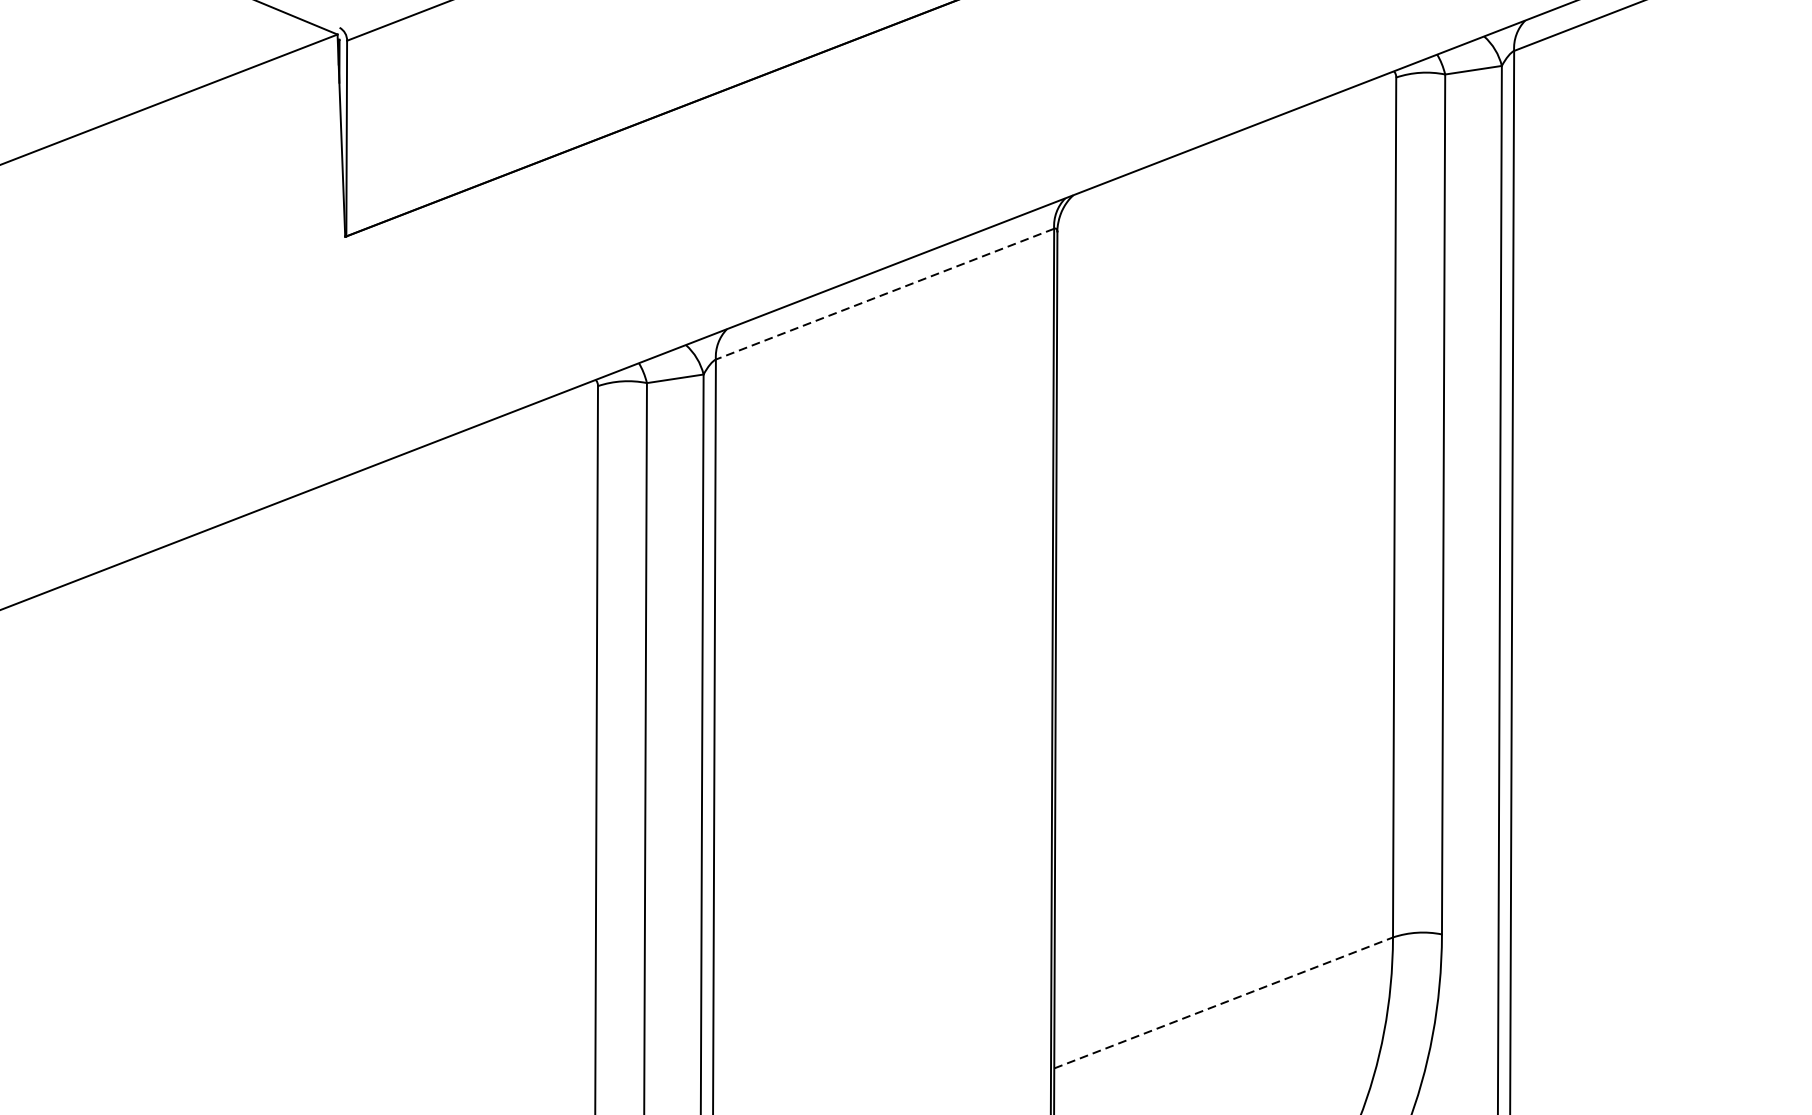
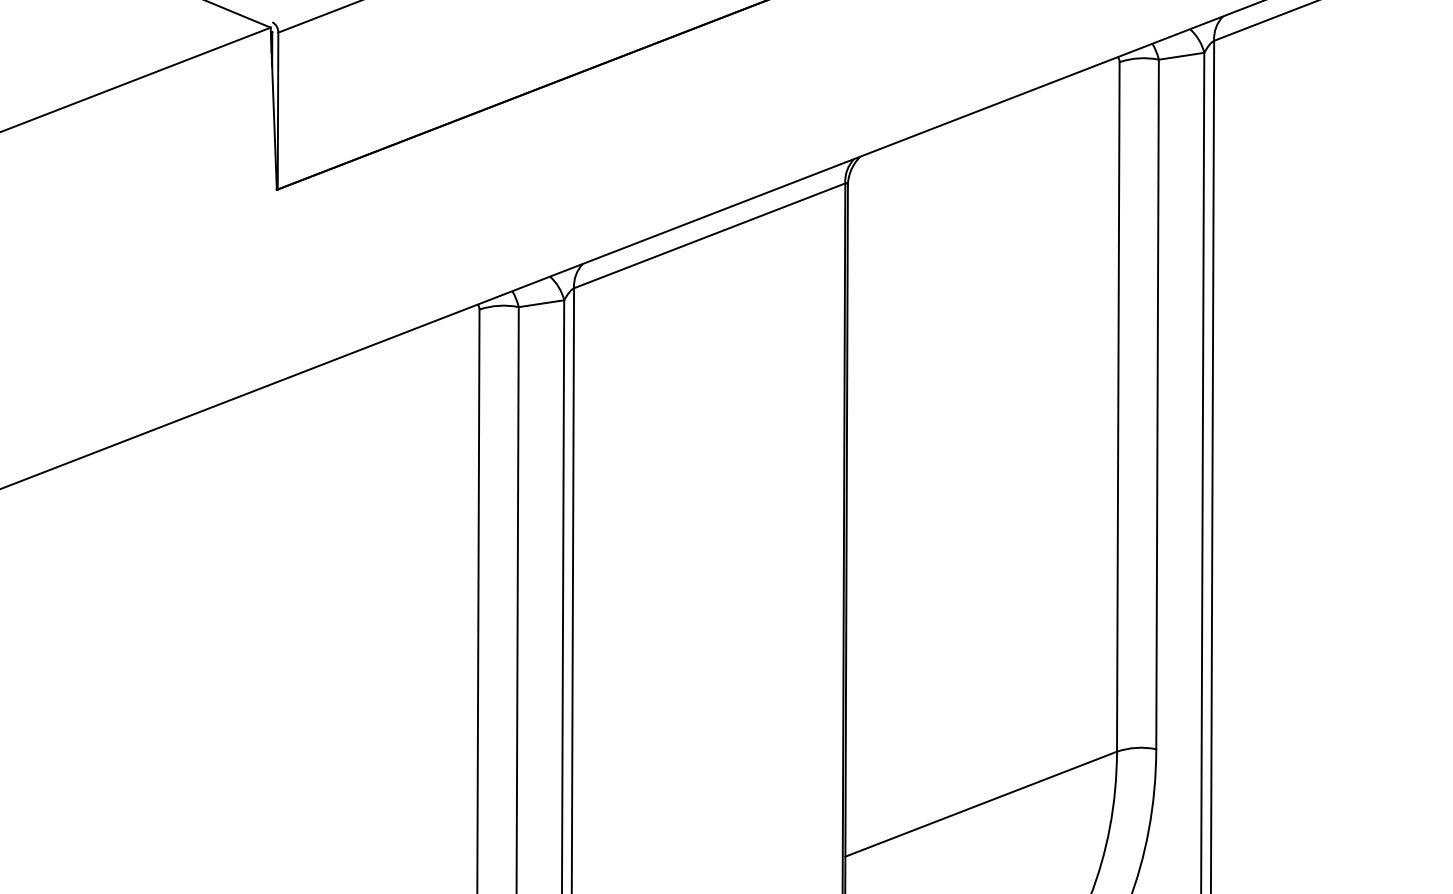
line: (884, 294) -> (709, 236), dashed -> solid
line: (1224, 1003) -> (981, 804), dashed -> solid

